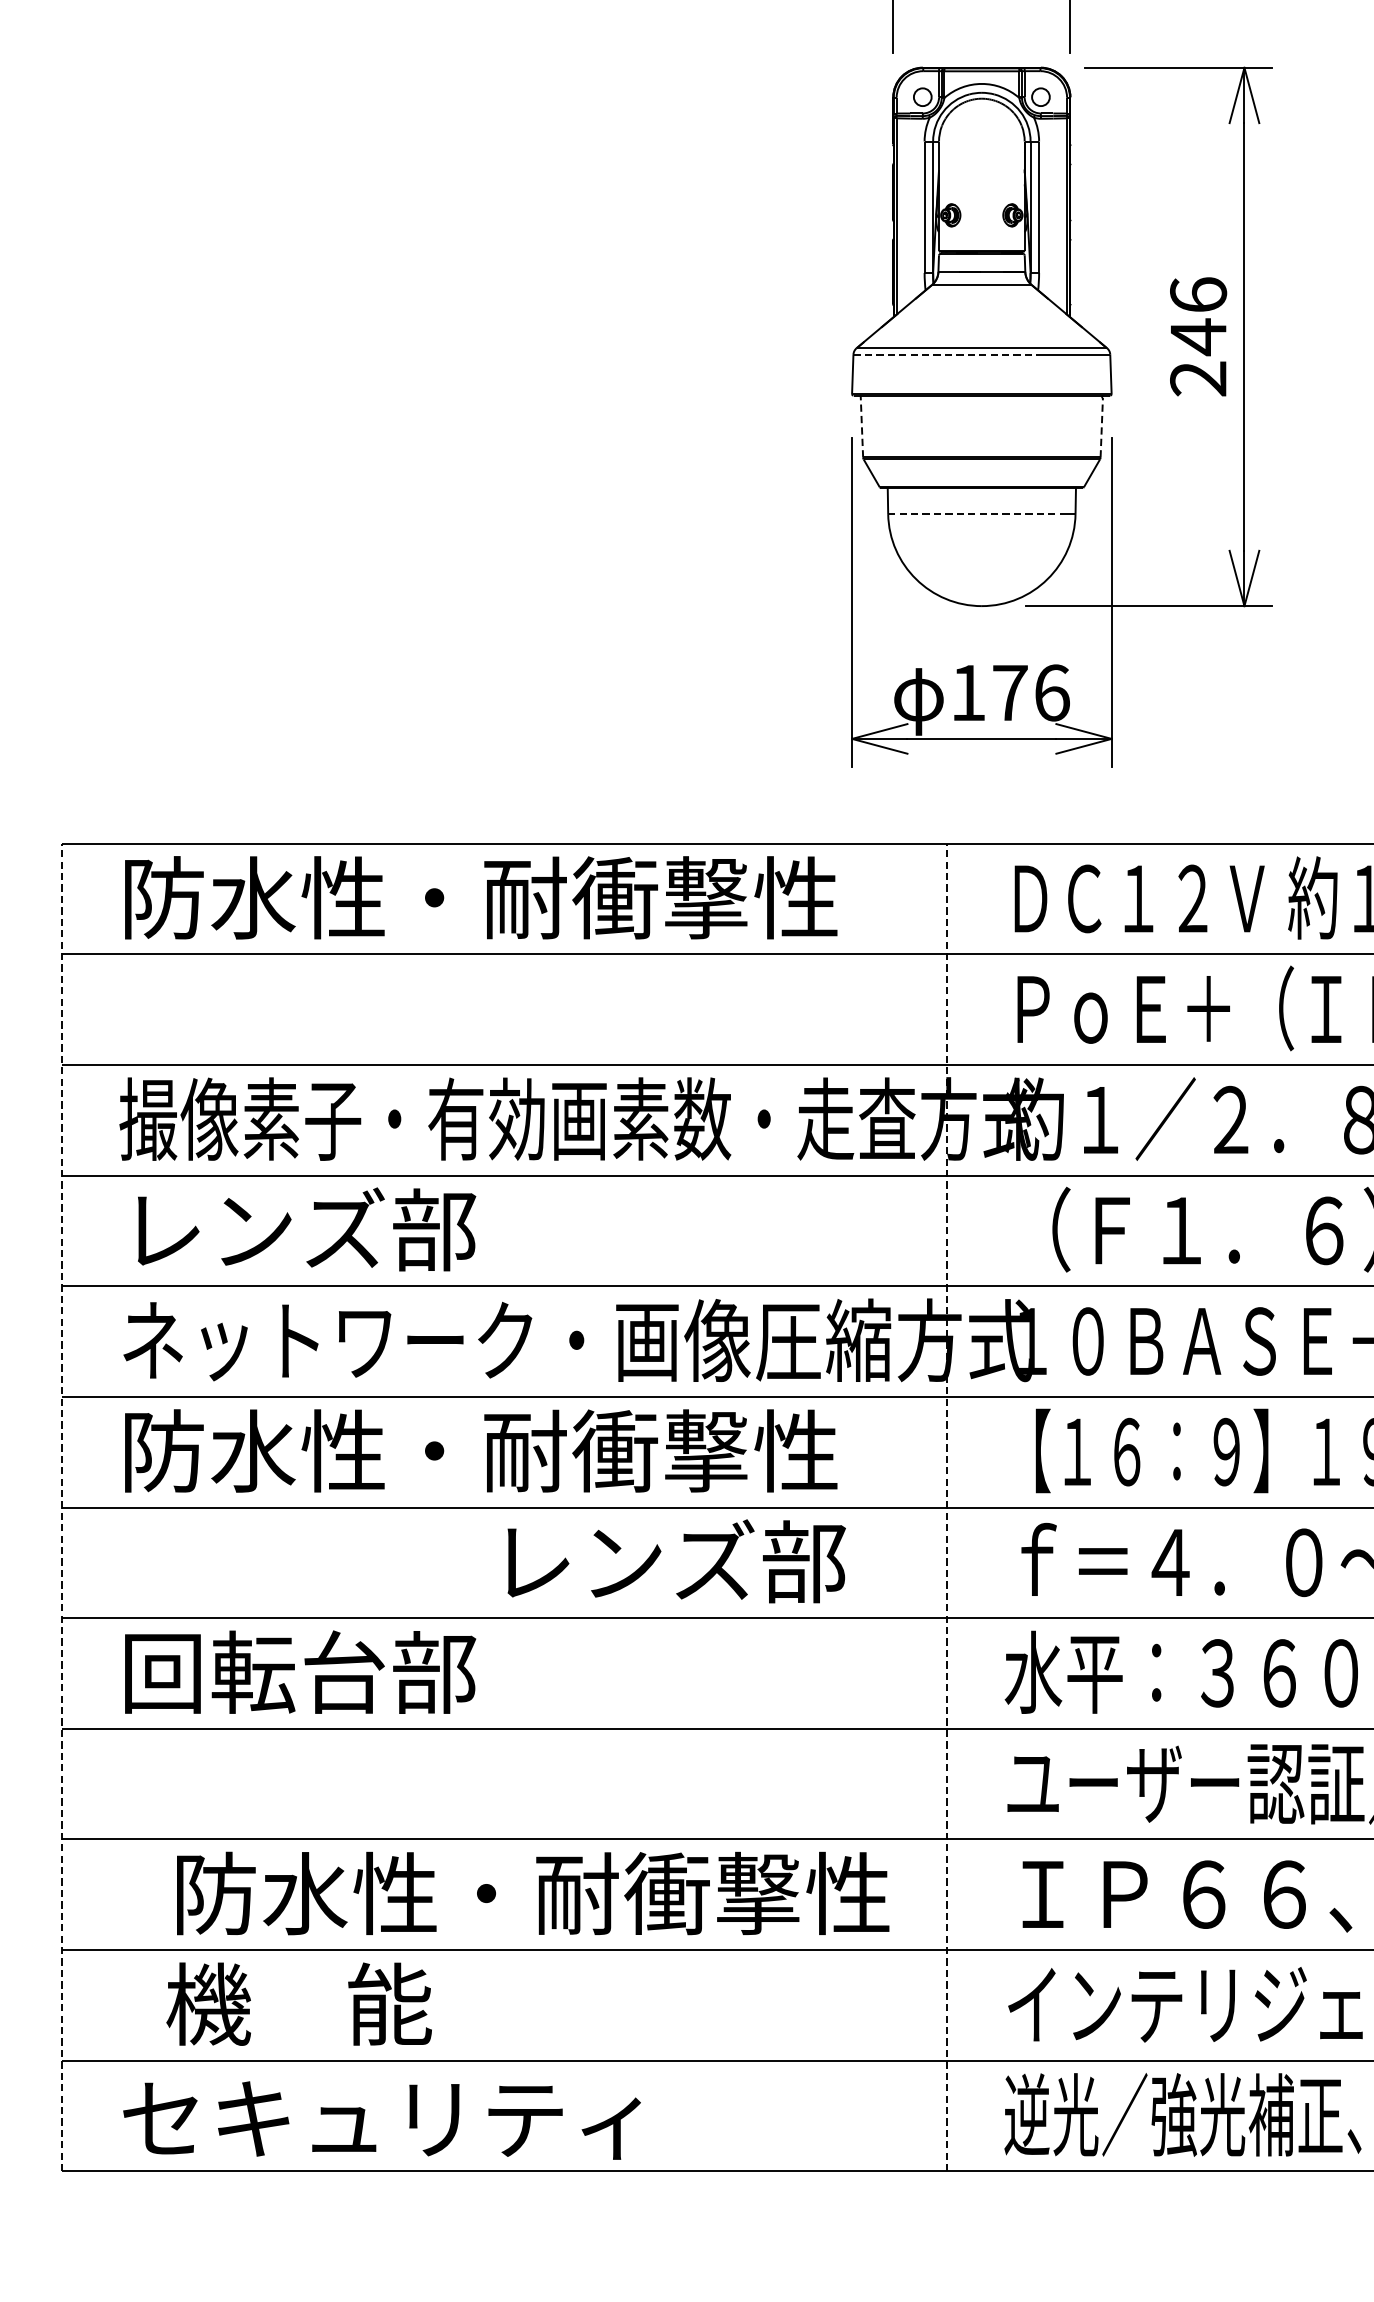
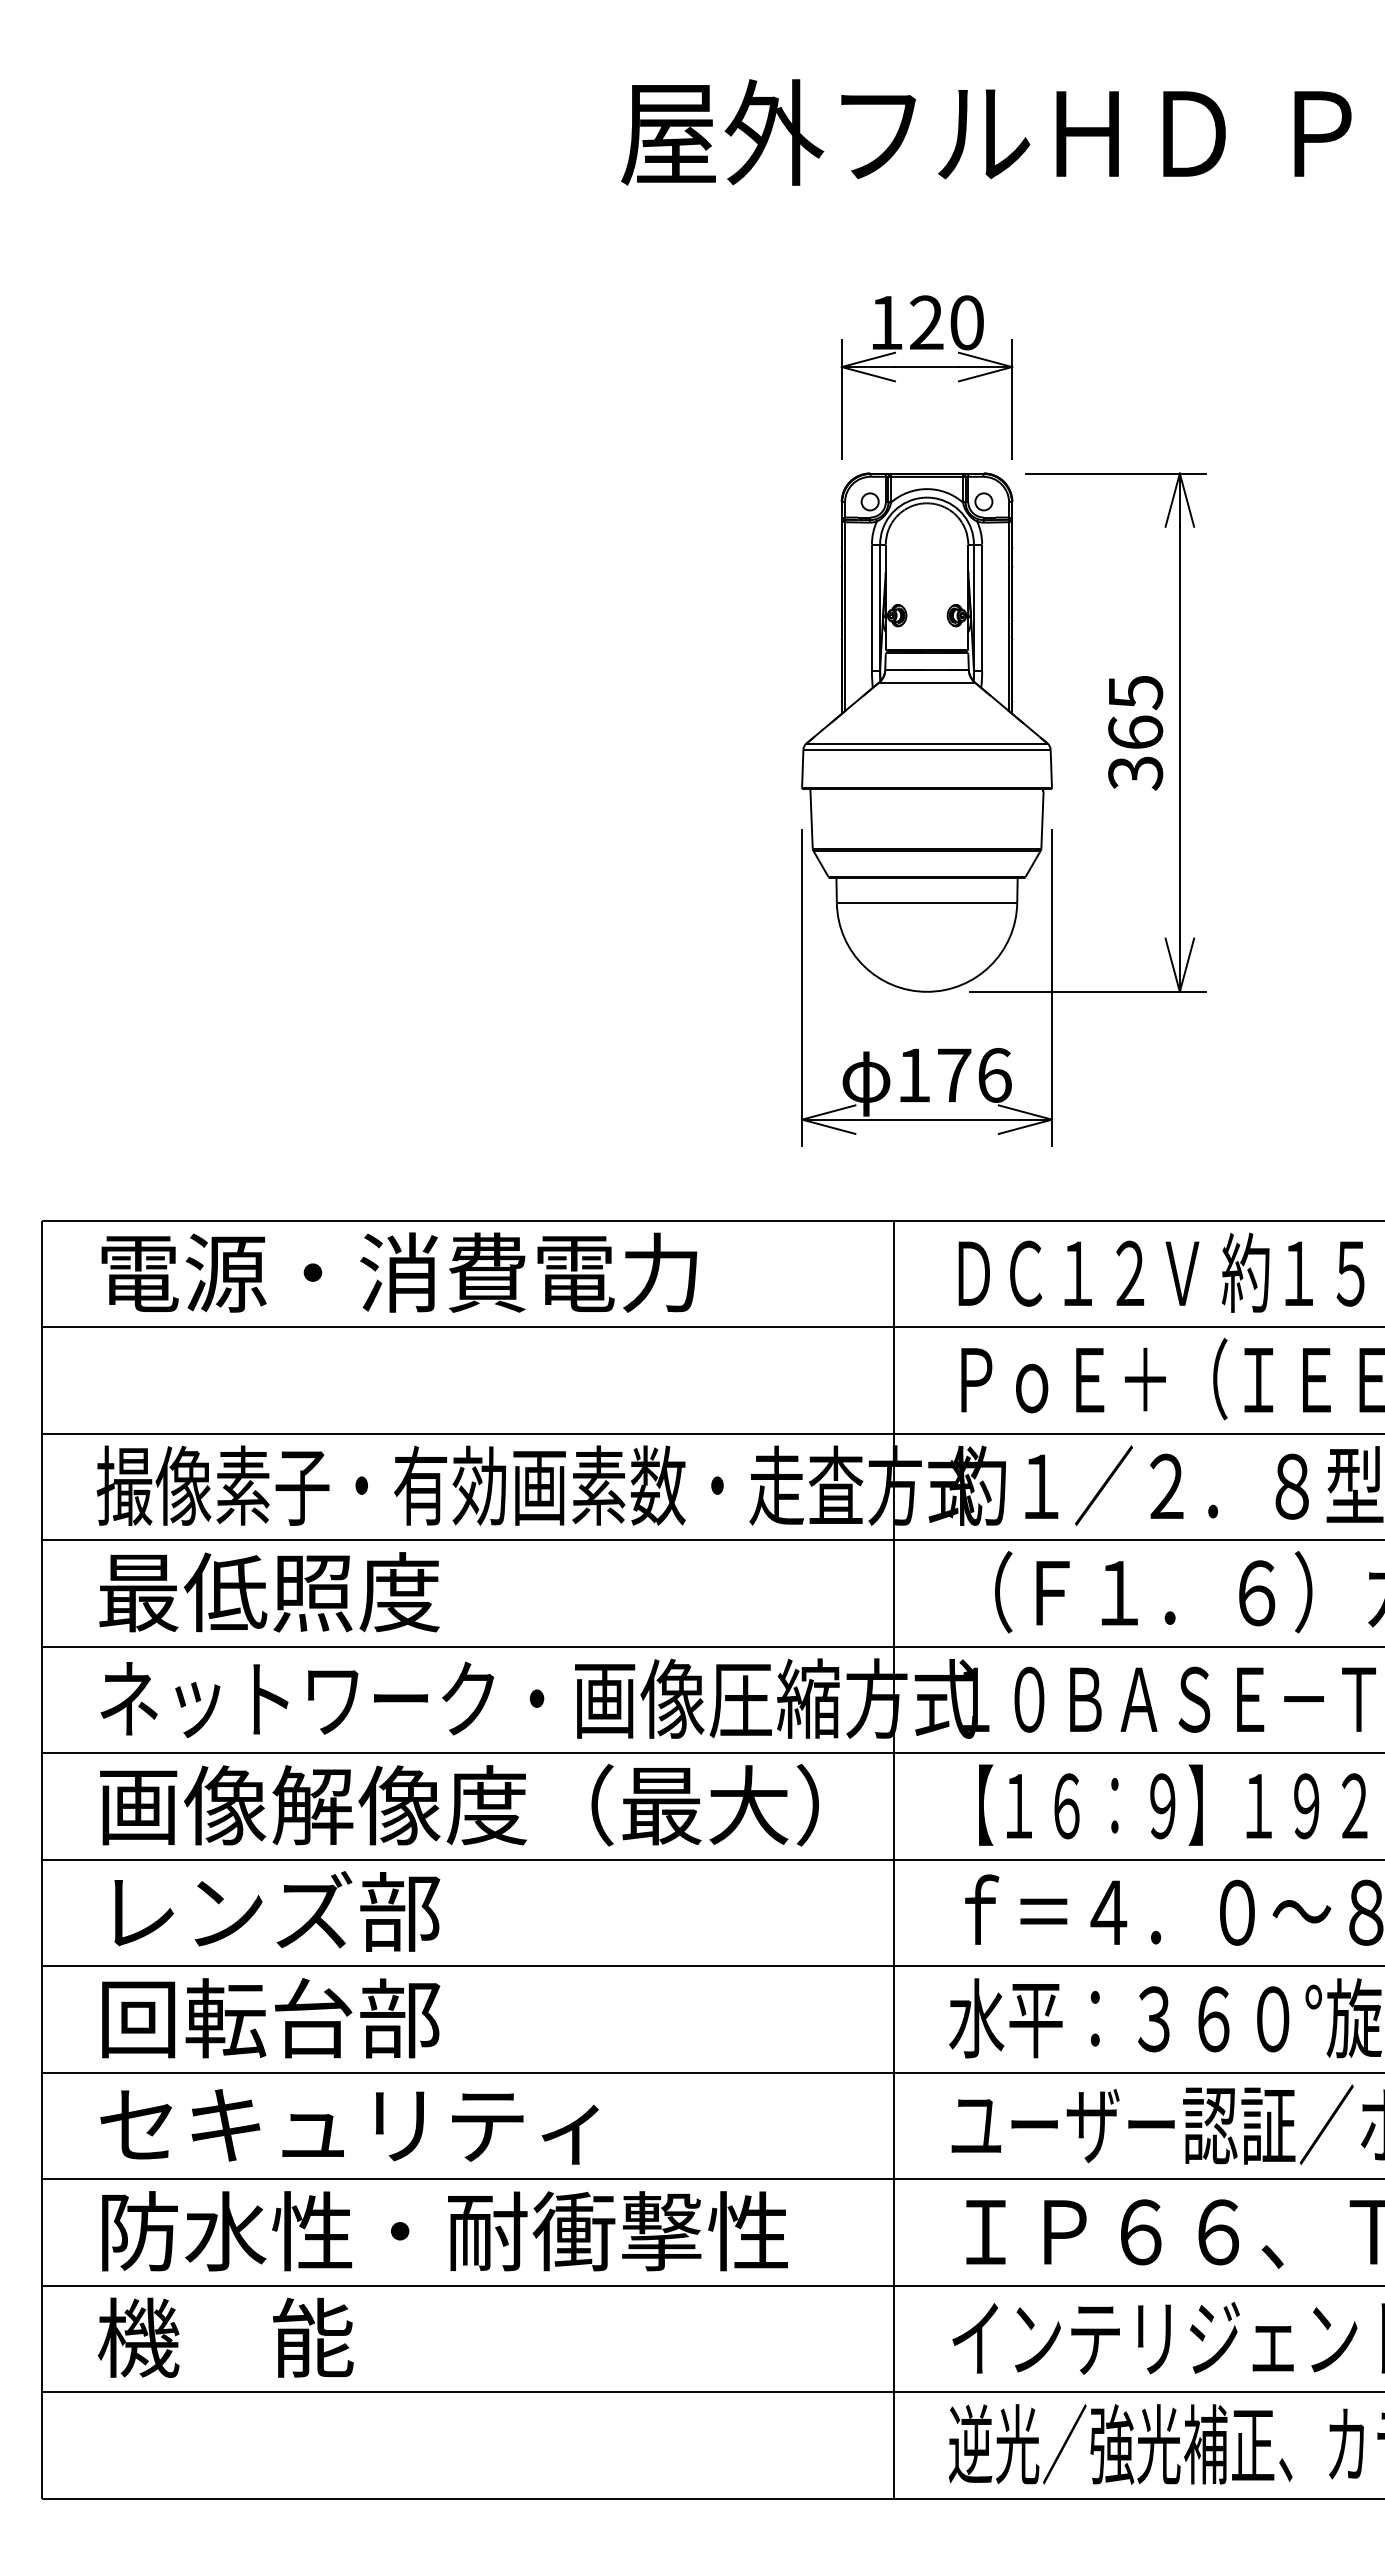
text: (1198, 336) -> (1135, 732), 246 -> 365
line: (949, 354) -> (895, 749), dashed -> solid
line: (861, 426) -> (811, 818), dashed -> solid
line: (1101, 427) -> (1042, 819), dashed -> solid
line: (976, 514) -> (921, 903), dashed -> solid
text: (480, 897) -> (444, 1272), 防水性・耐衝撃性 -> 電源・消費電力
text: (298, 1229) -> (269, 1591), レンズ部 -> 最低照度
text: (496, 1450) -> (459, 1804), 防水性・耐衝撃性 -> 画像解像度（最大）
line: (62, 1507) -> (41, 1859), dashed -> solid
line: (947, 1507) -> (893, 1859), dashed -> solid
text: (676, 1561) -> (277, 1911), moved
text: (532, 1893) -> (444, 2231), moved
text: (298, 2003) -> (225, 2337), moved
text: (381, 2120) -> (349, 2126), moved

